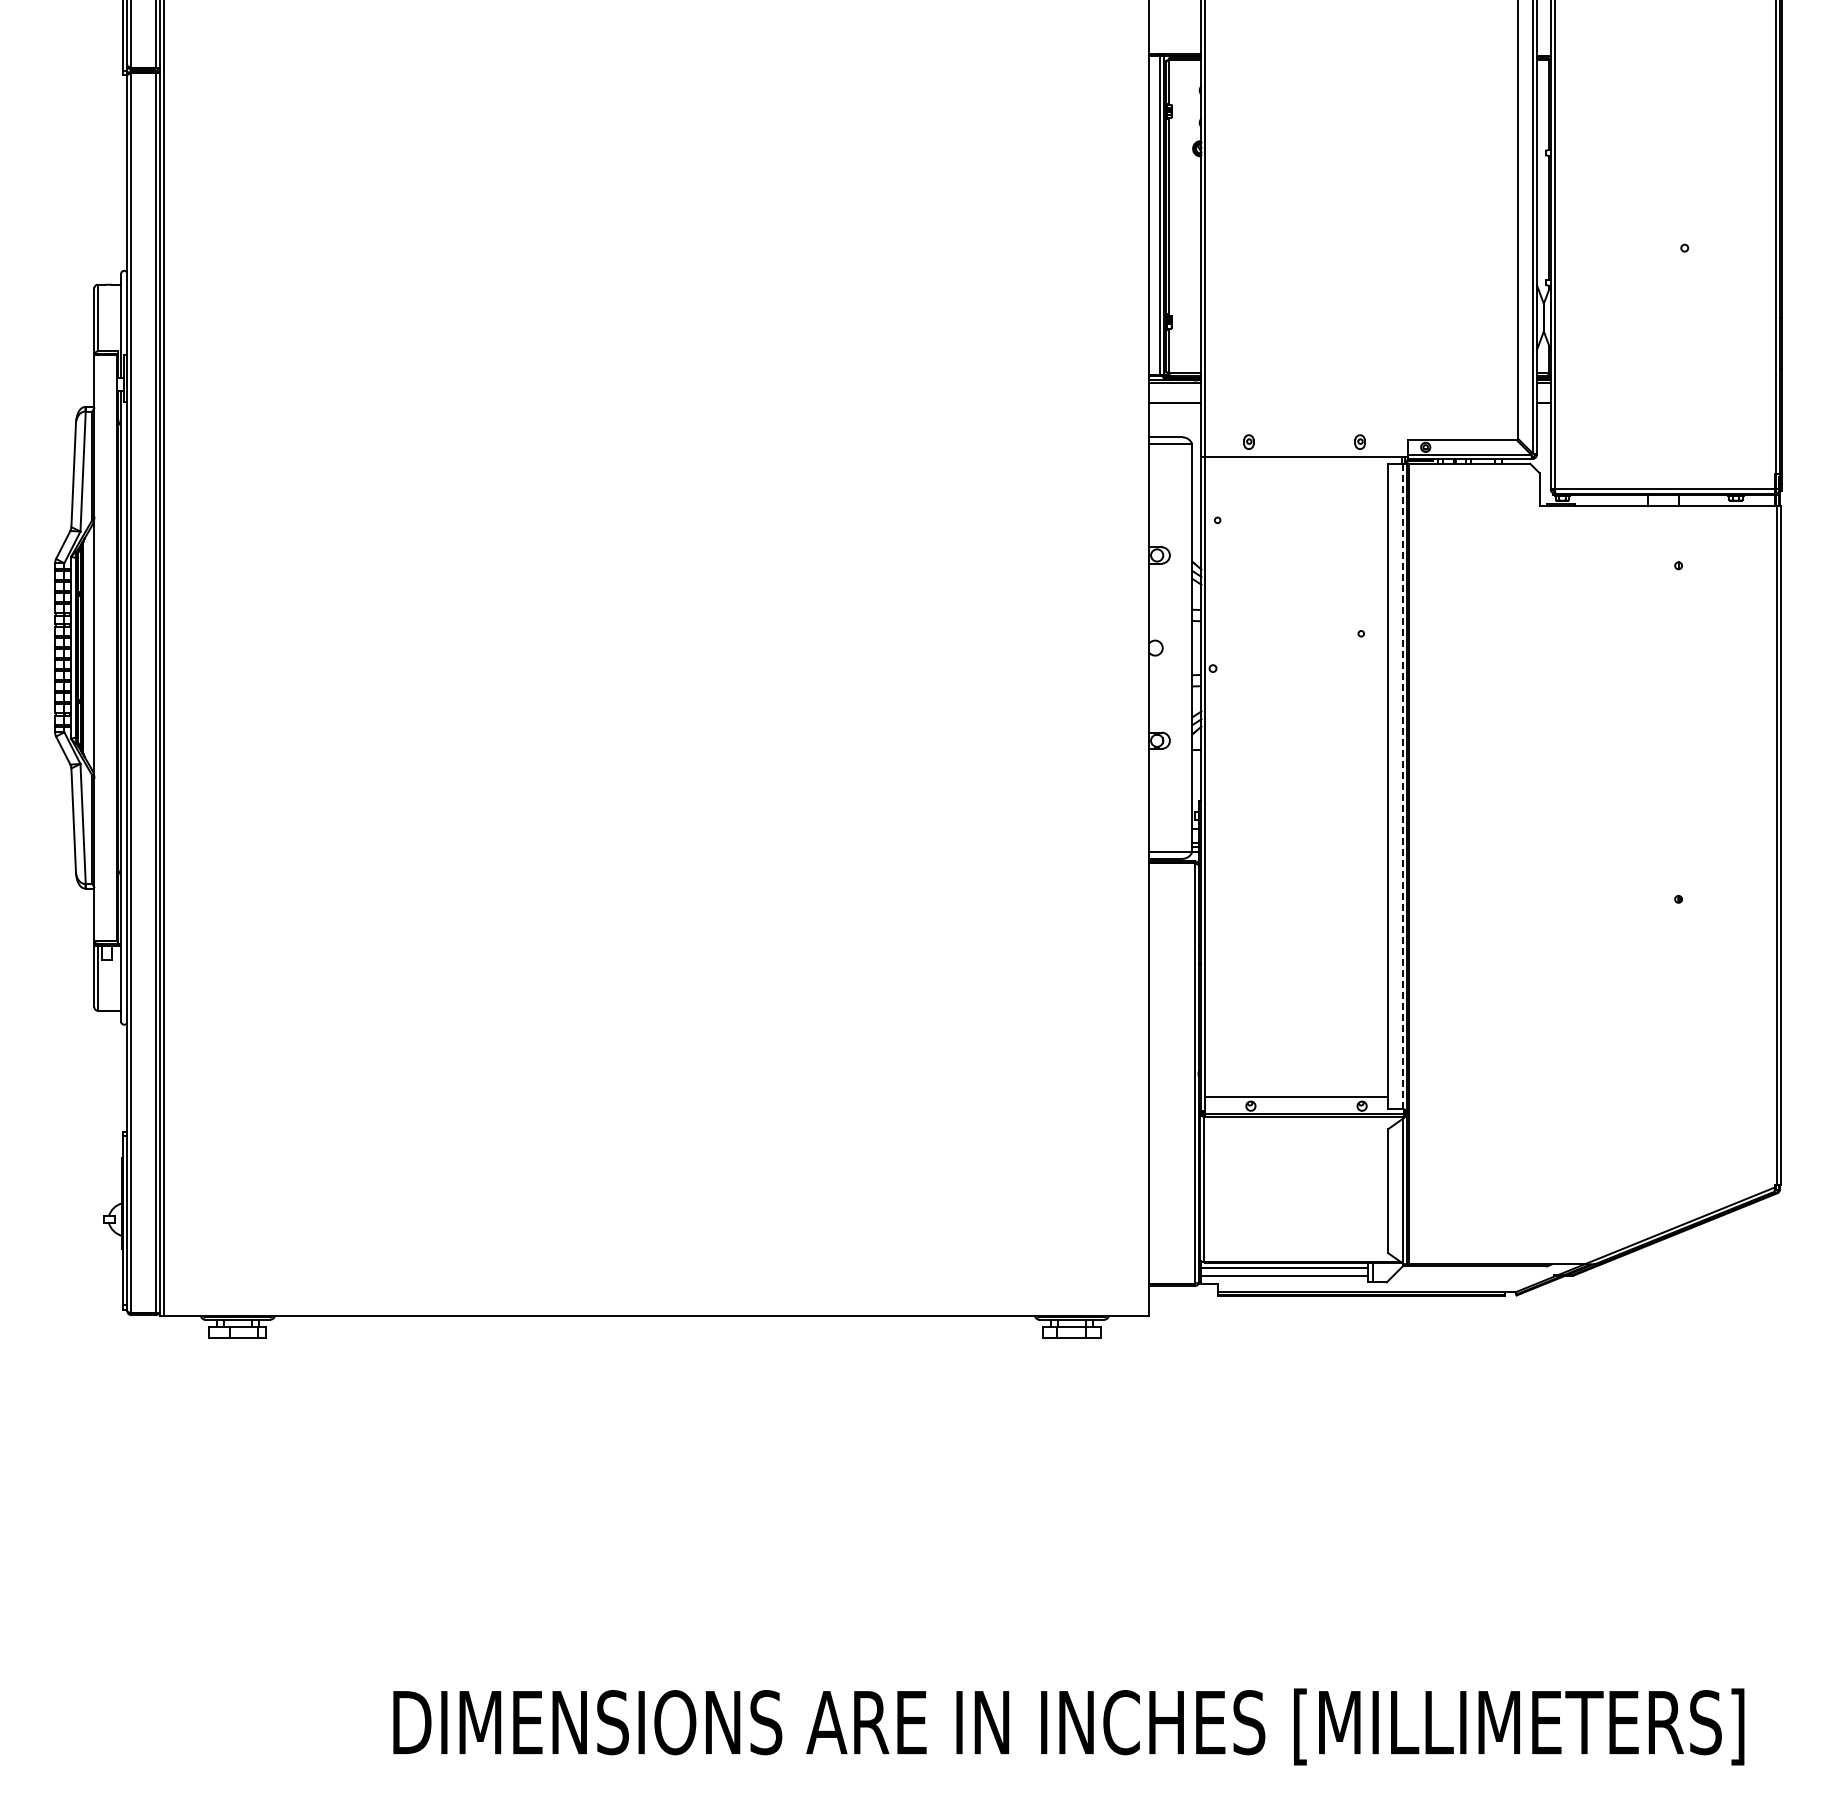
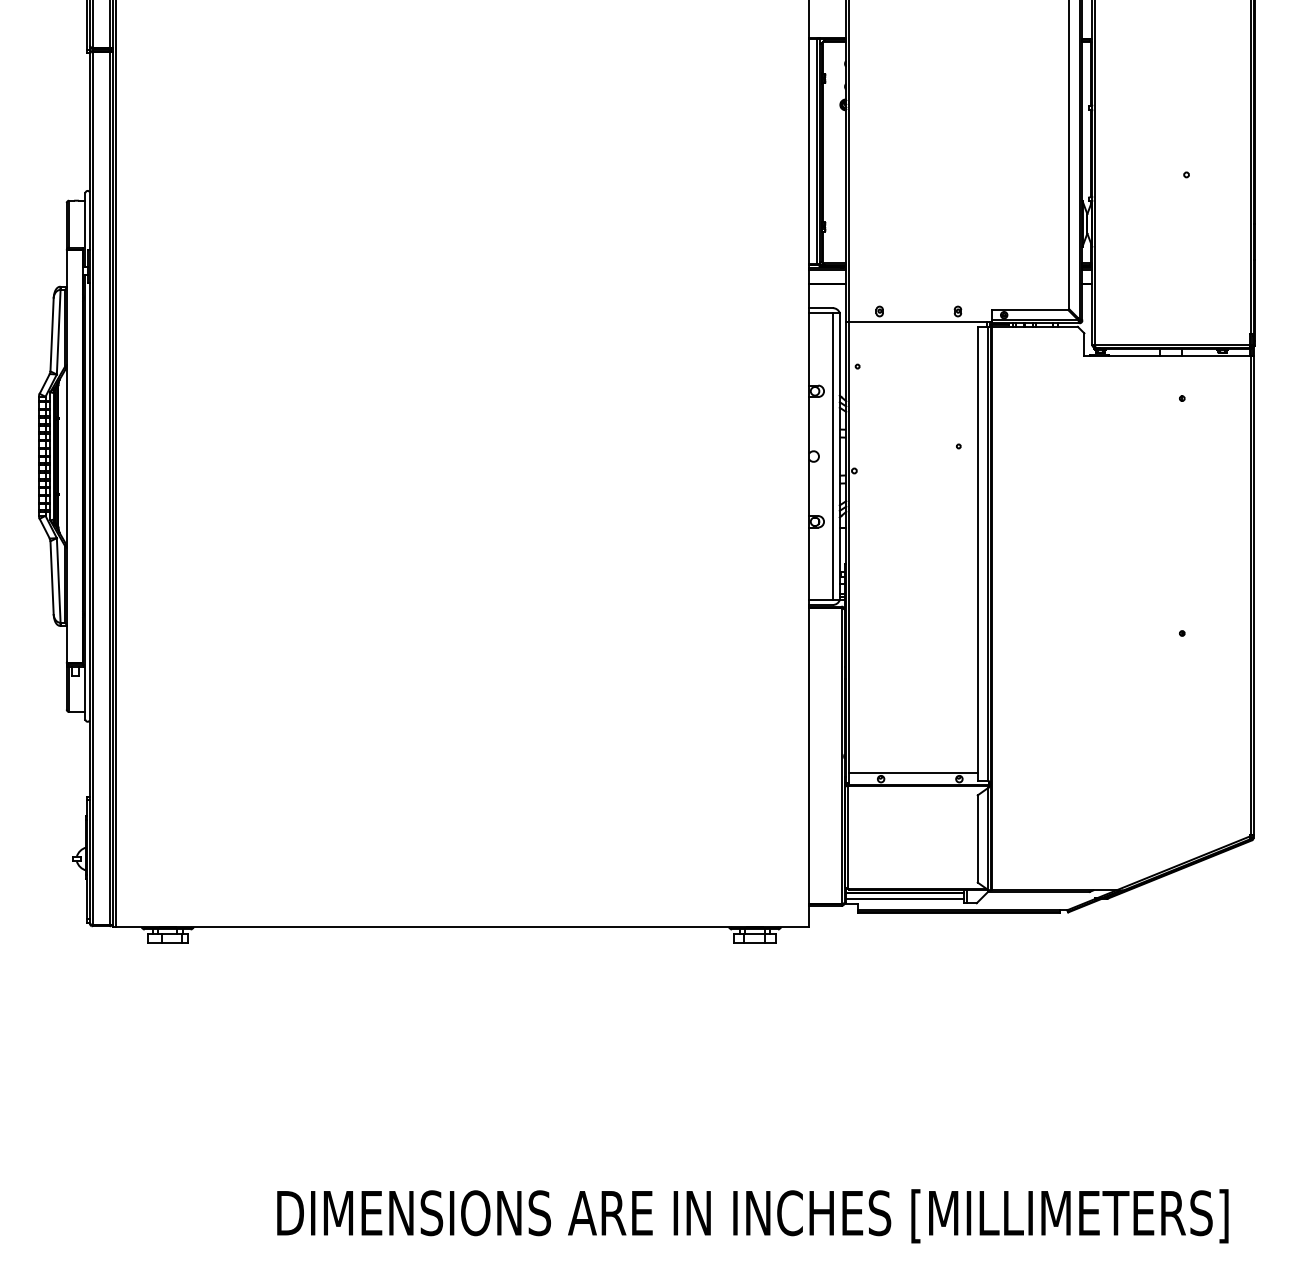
line: (1182, 647) -> (832, 456), added
line: (1402, 786) -> (987, 554), dashed -> solid

